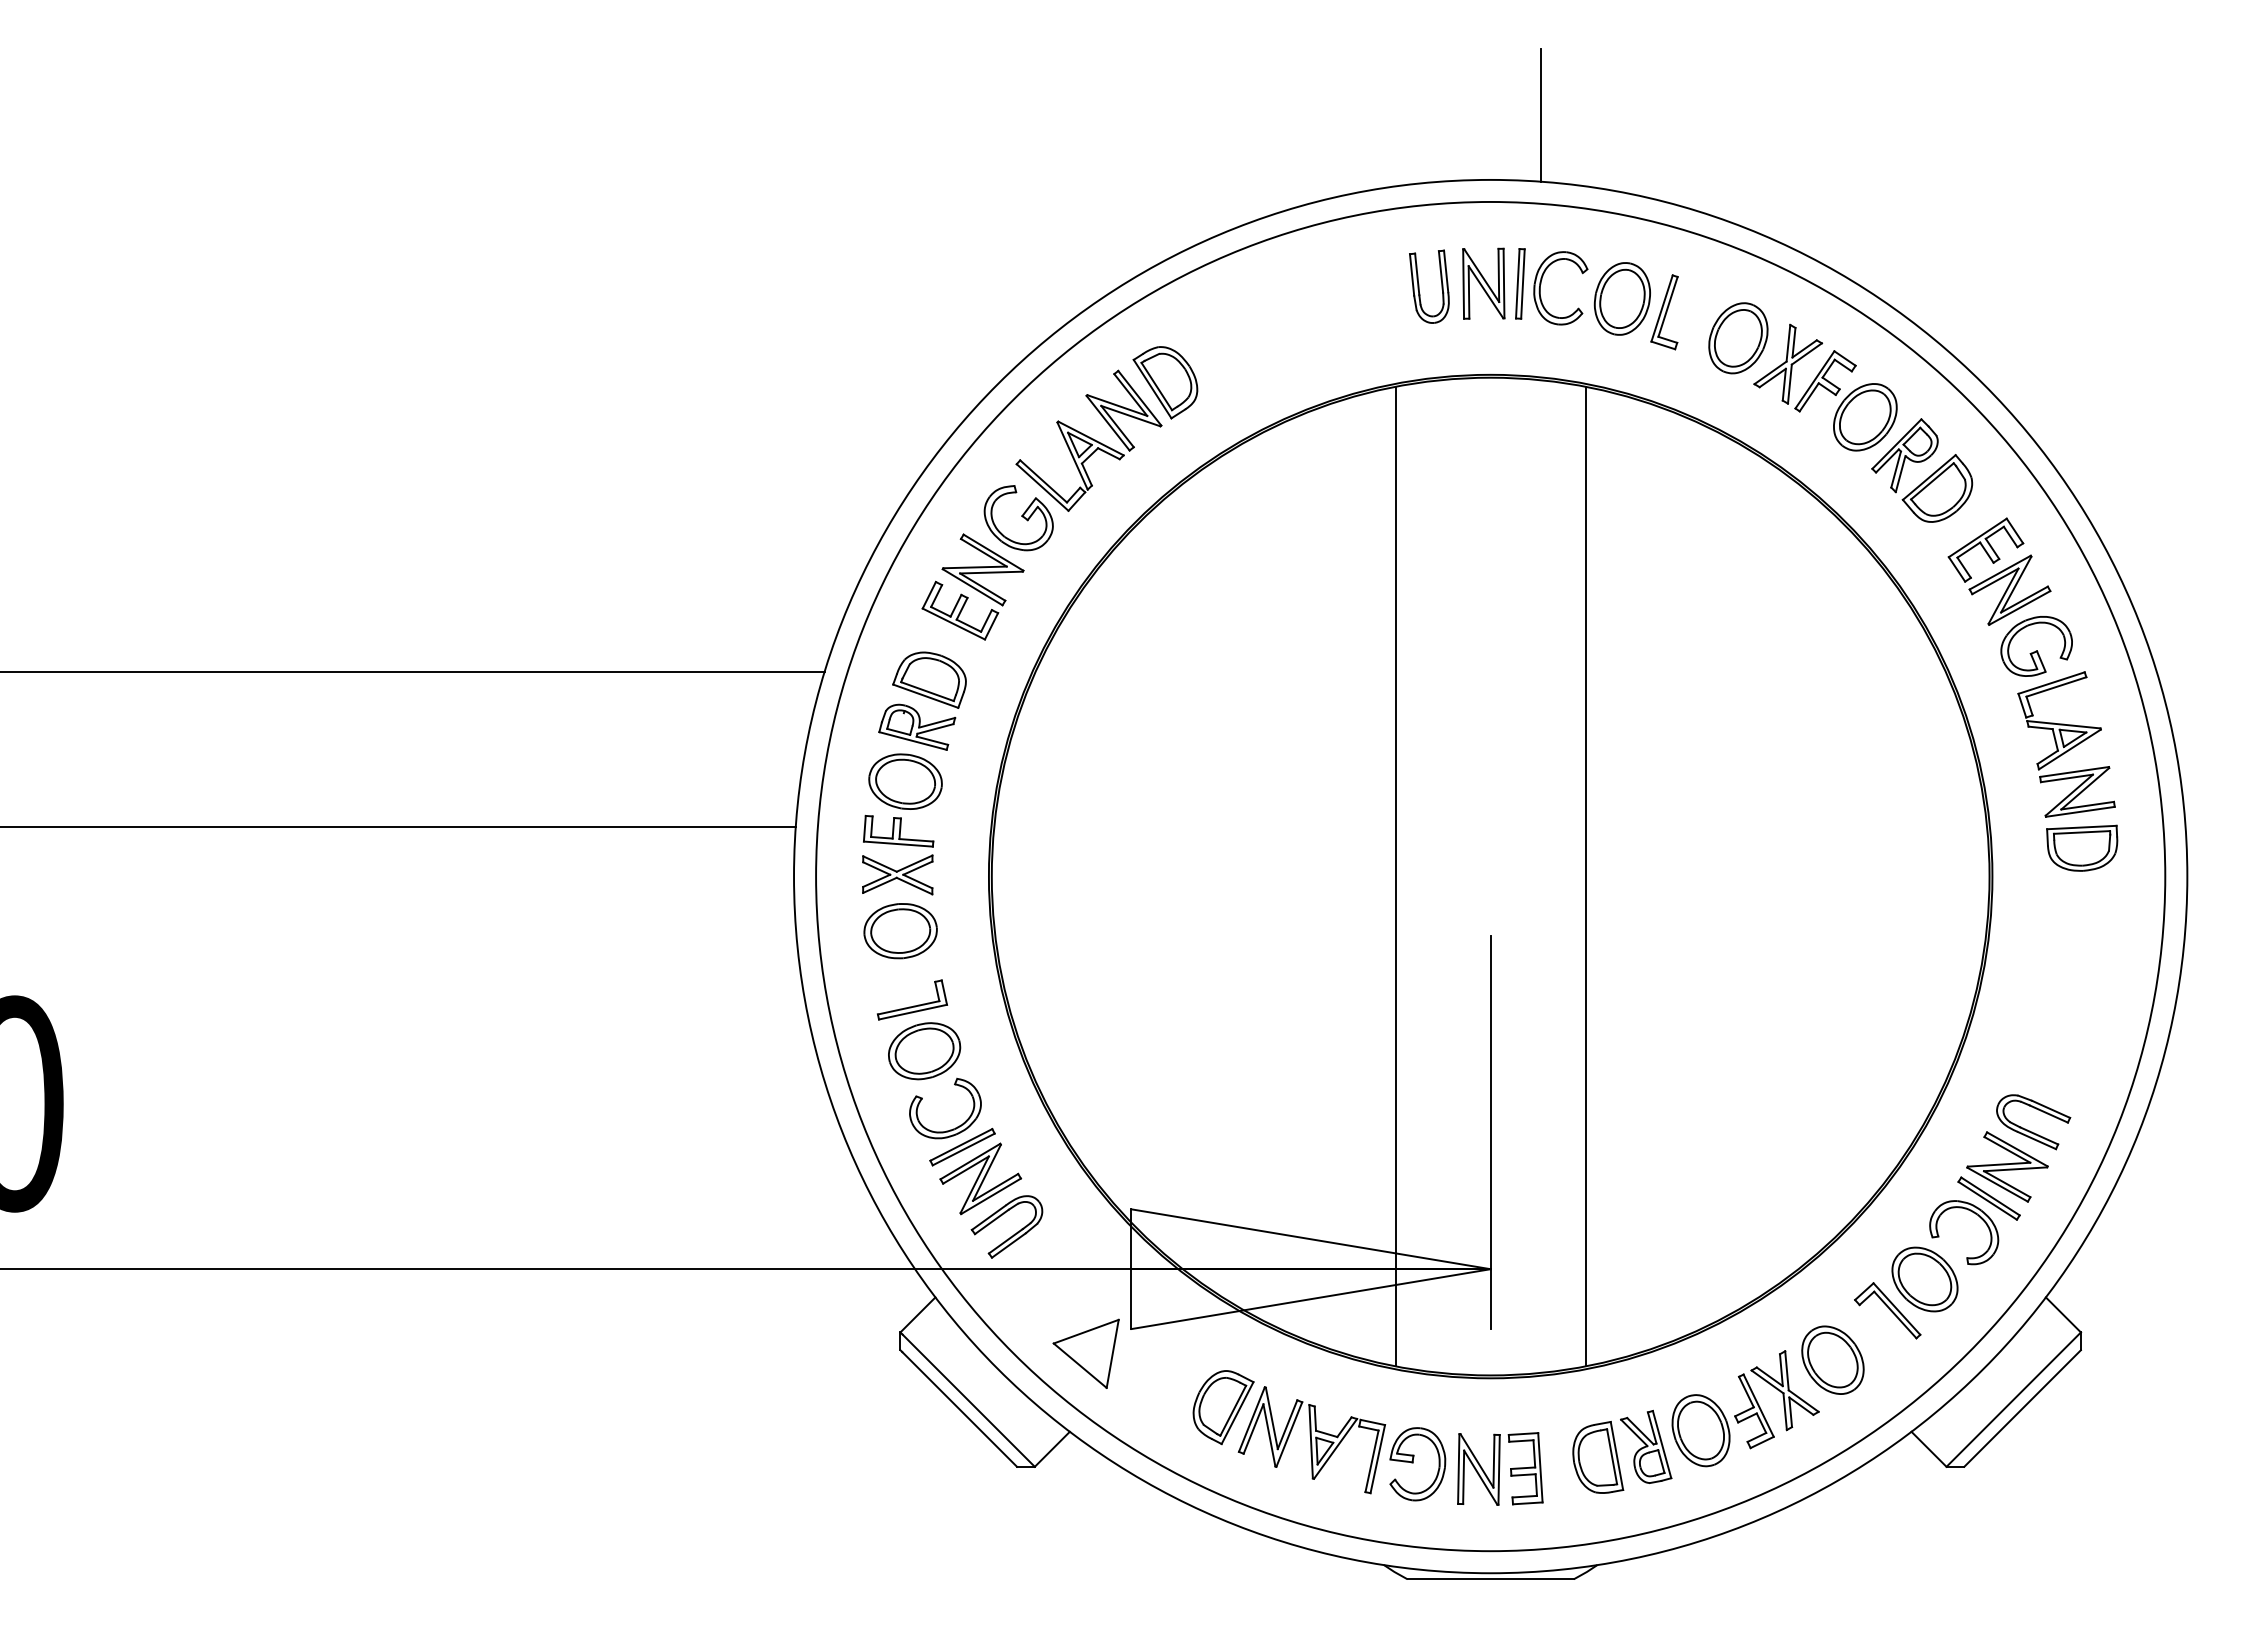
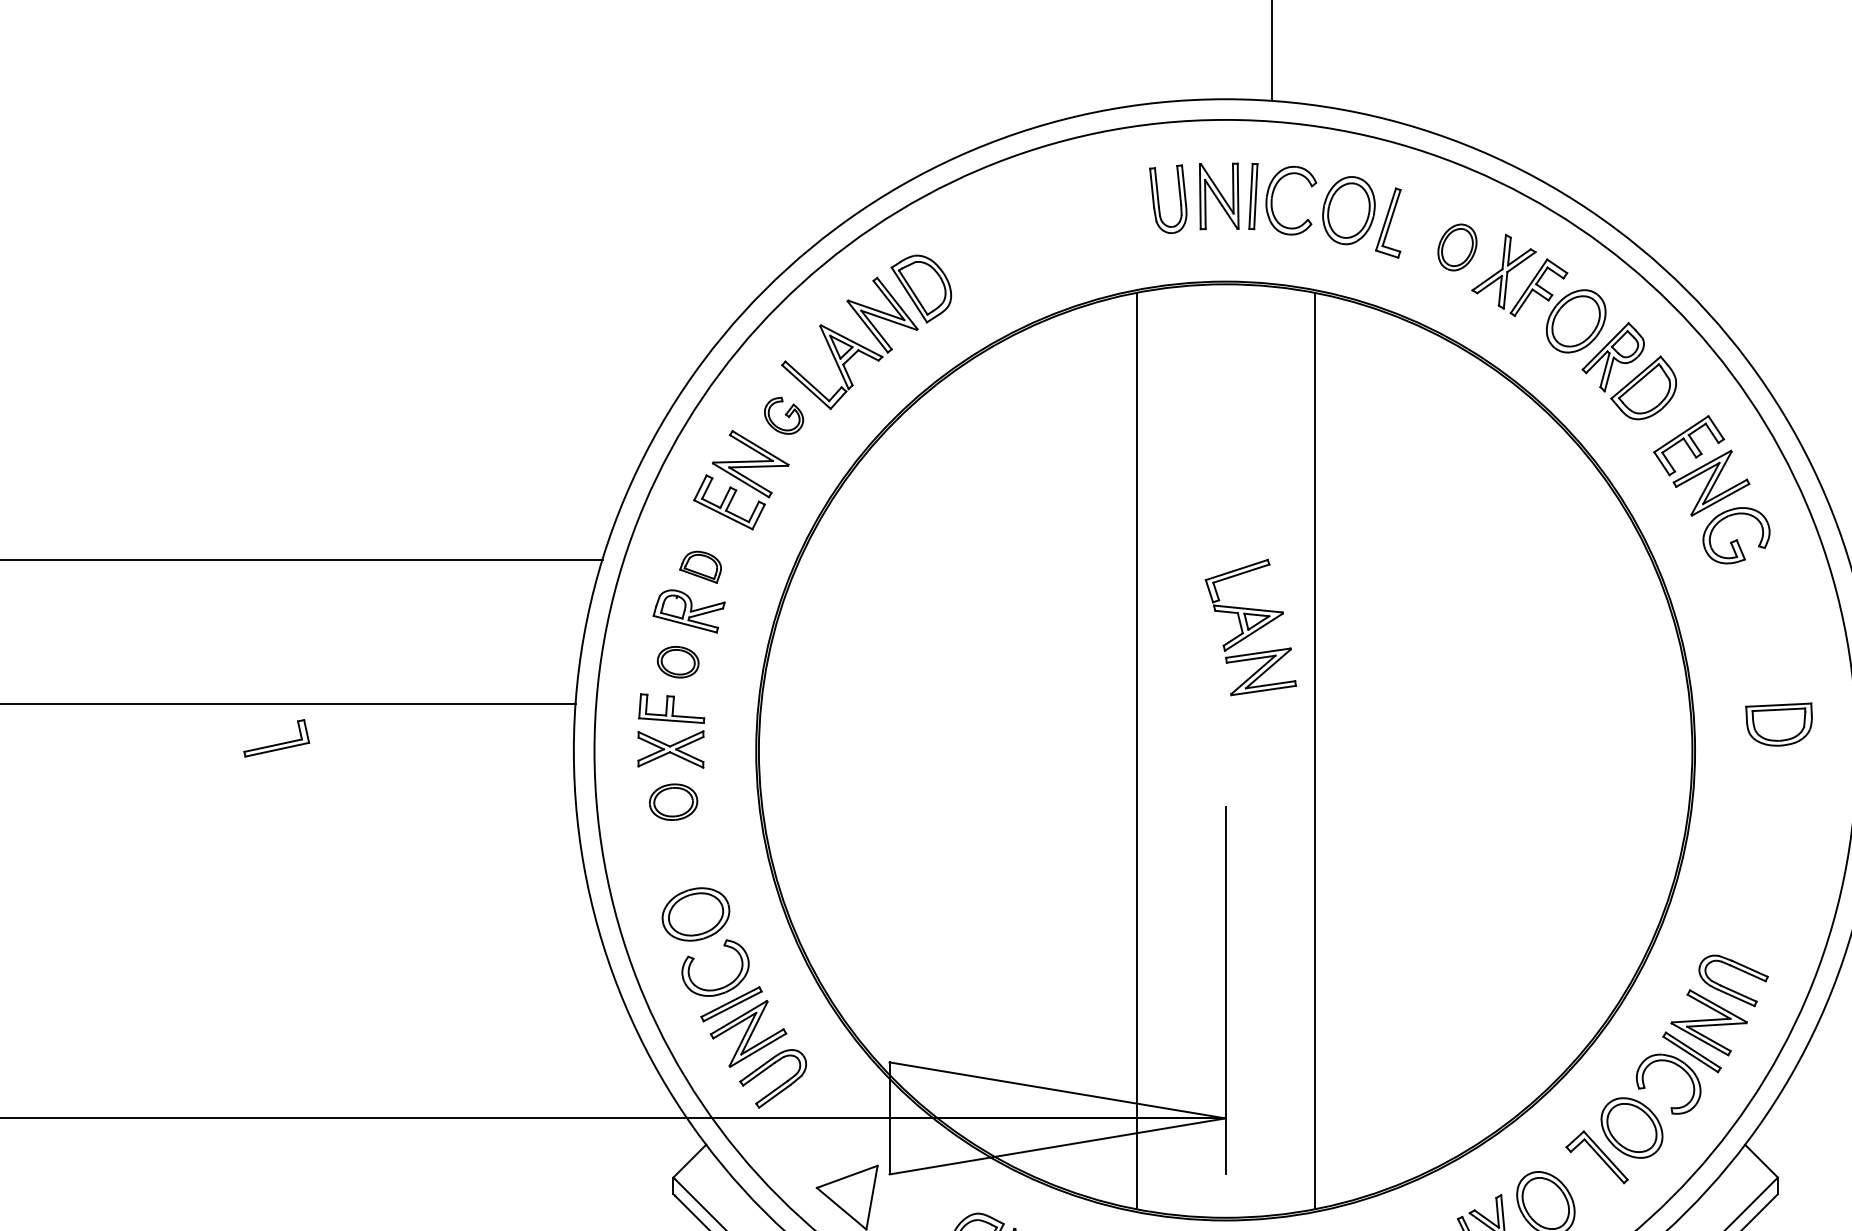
part: (1738, 338) -> (1457, 247), size x0.7
part: (1018, 518) -> (783, 416), size x0.6
part: (929, 679) -> (700, 566), size x0.6
part: (2066, 744) -> (1250, 627), moved
part: (905, 781) -> (678, 662), size x0.6
part: (900, 931) -> (673, 802), size x0.7
part: (913, 1005) -> (277, 743), moved

